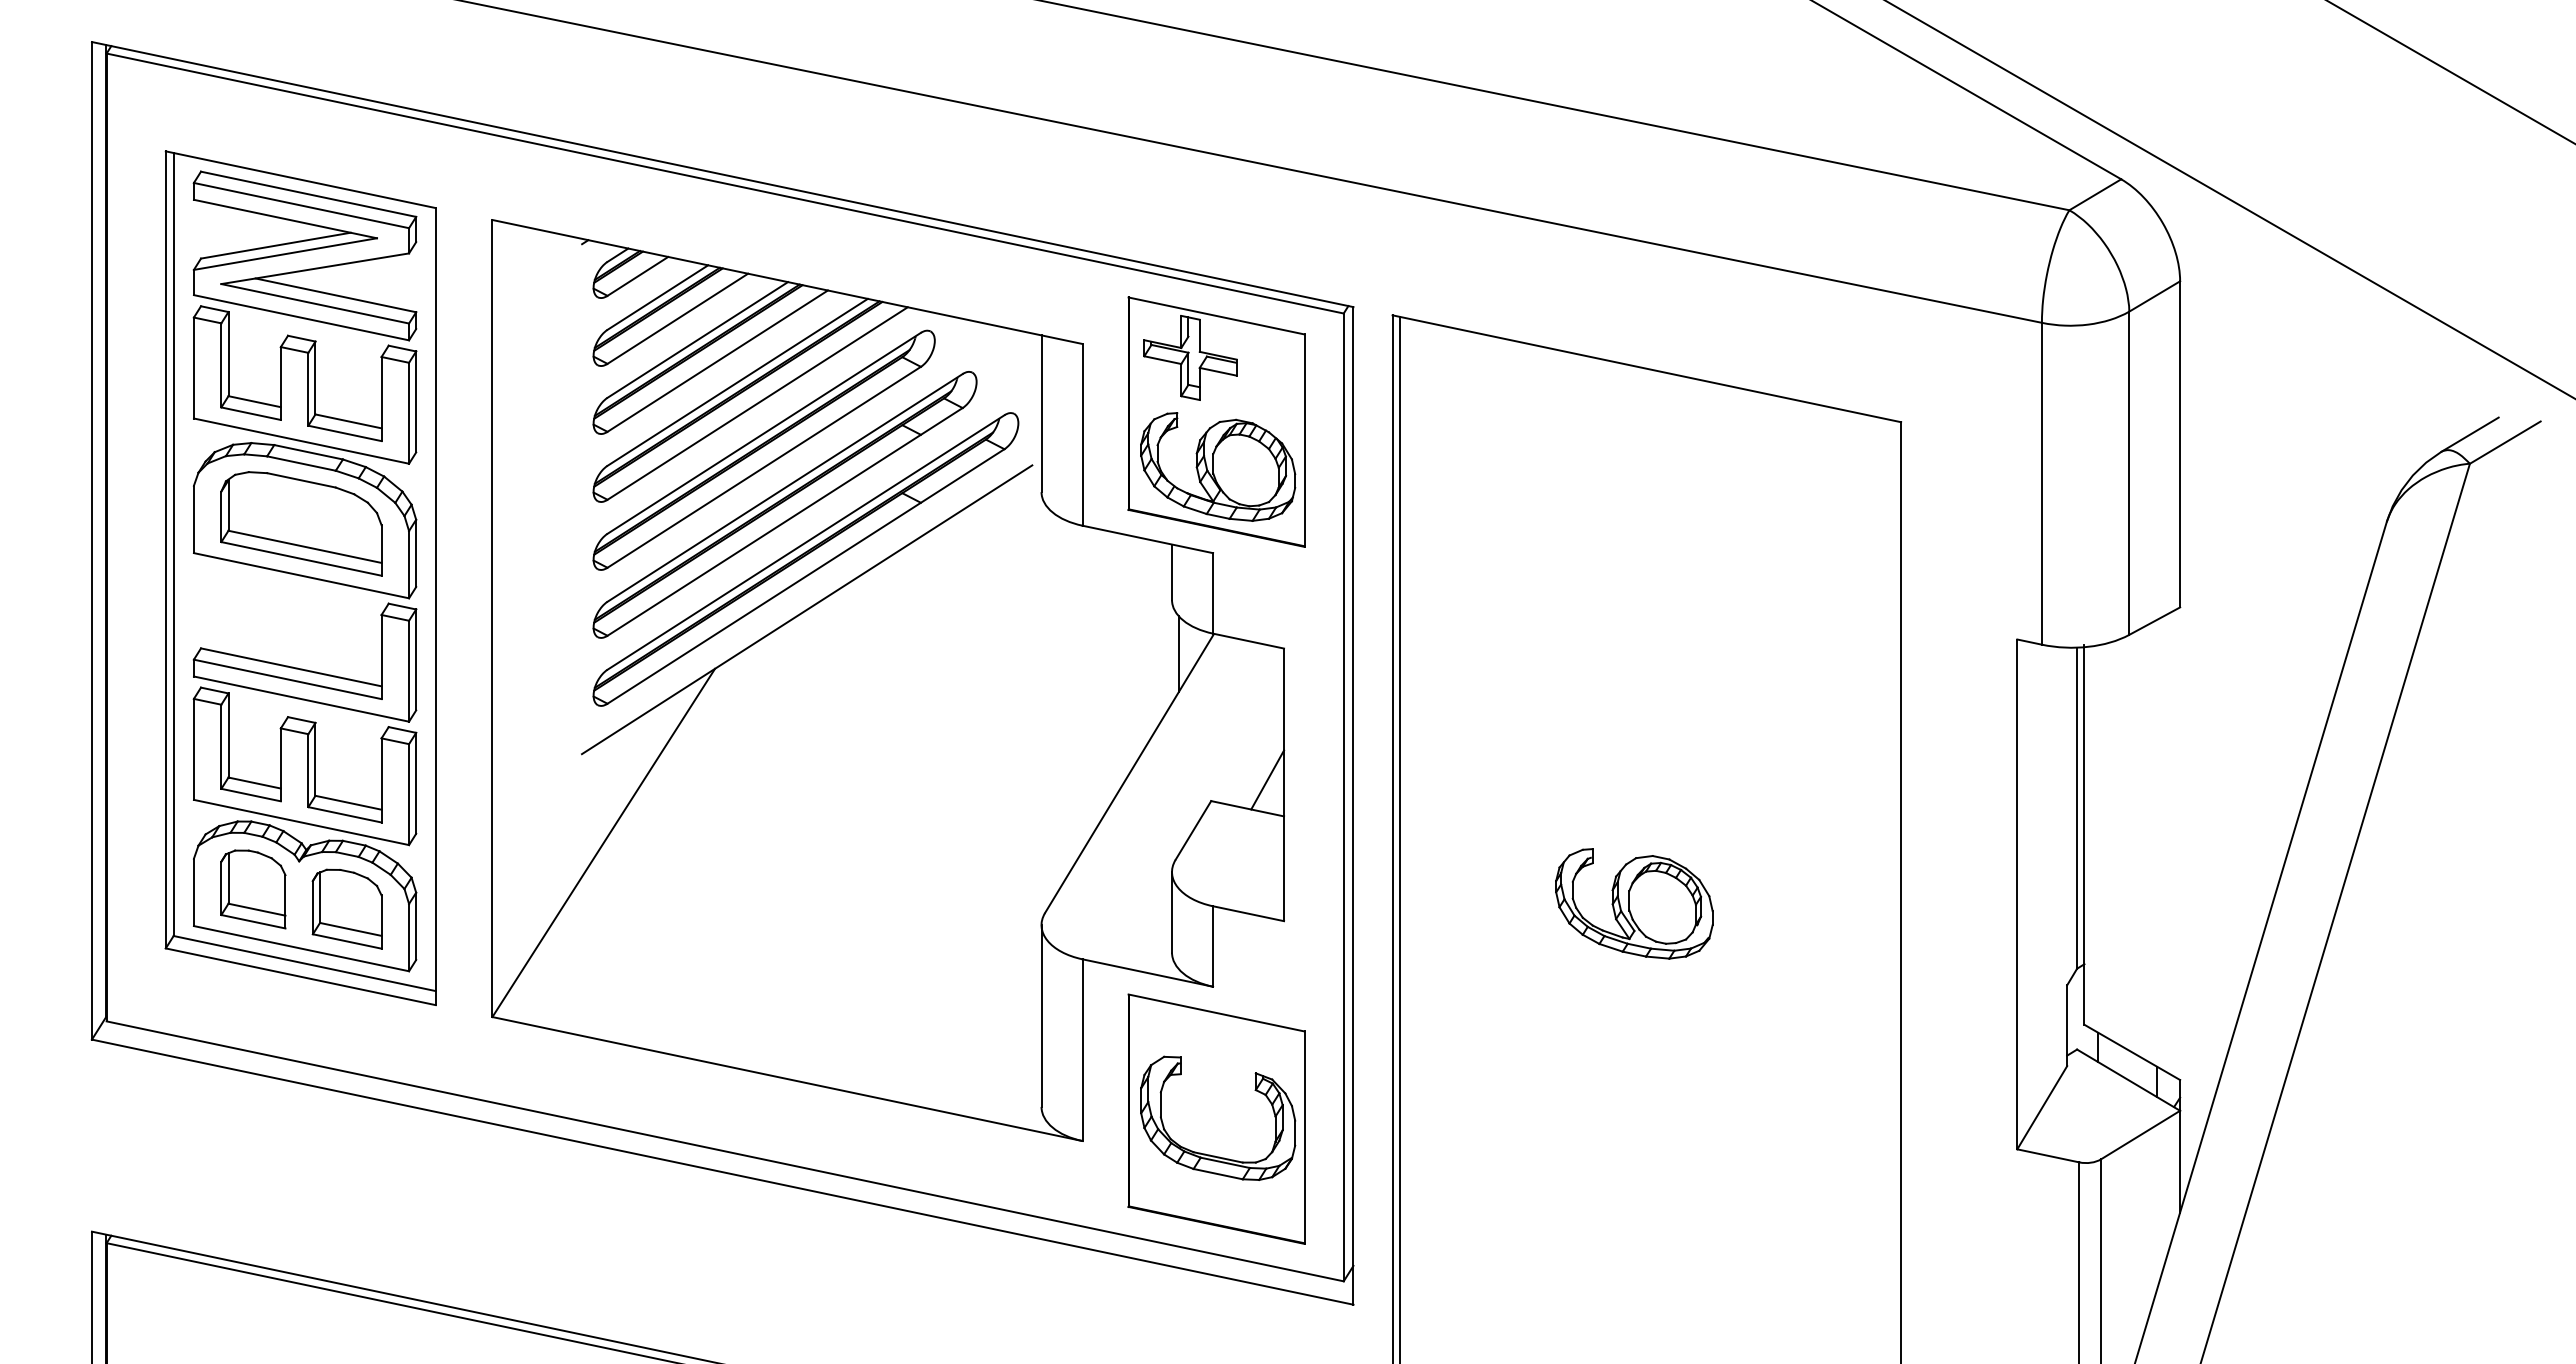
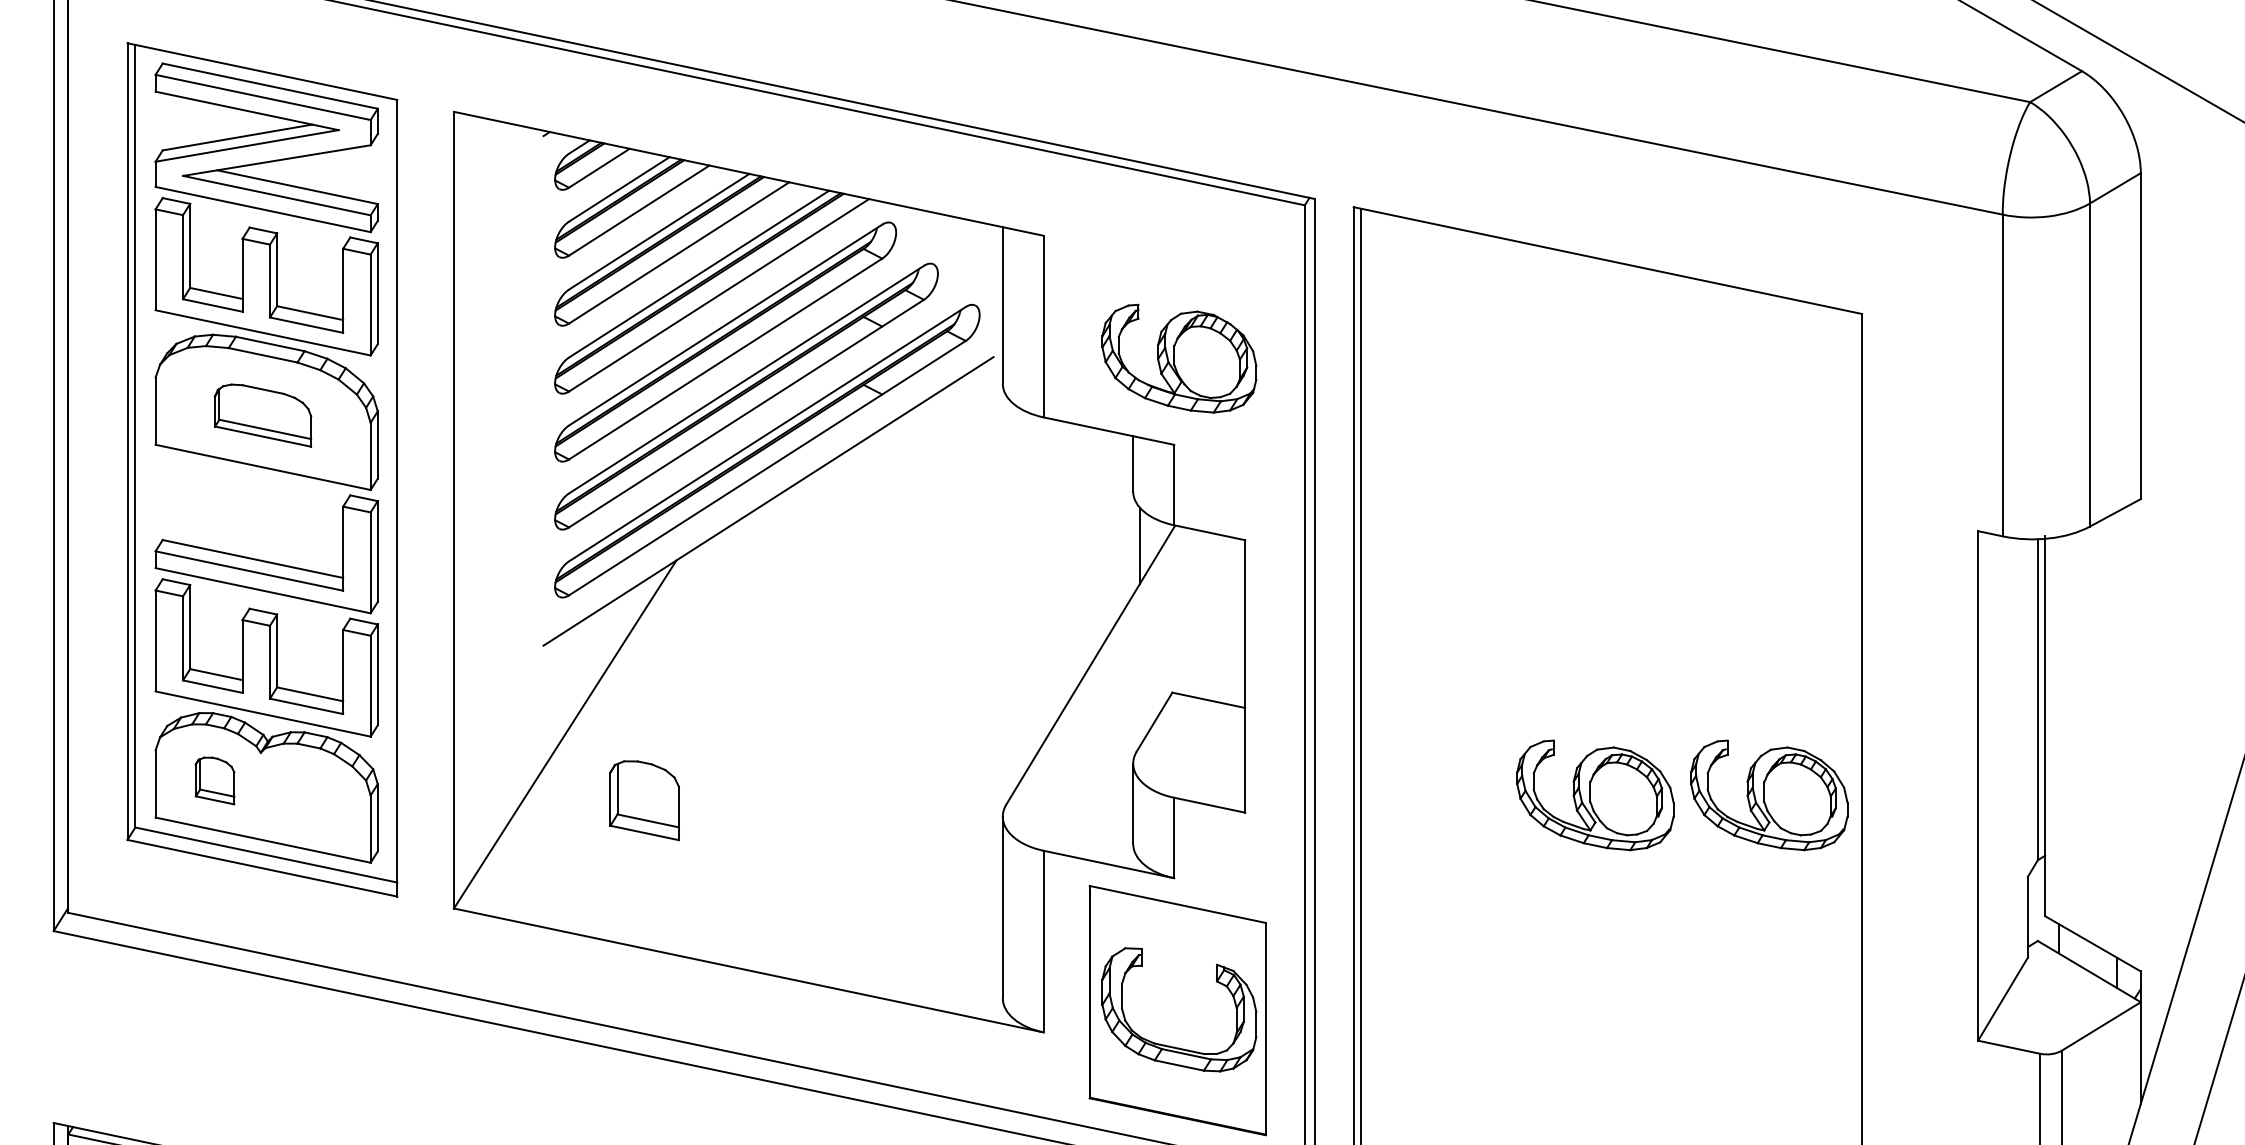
part: (1216, 421) -> (1177, 313), removed
part: (301, 523) -> (263, 415), size x0.6
line: (1267, 779) -> (1228, 671), removed
part: (253, 889) -> (215, 781), size x0.6
part: (1808, 903) -> (1769, 795), added
part: (346, 908) -> (643, 800), moved

